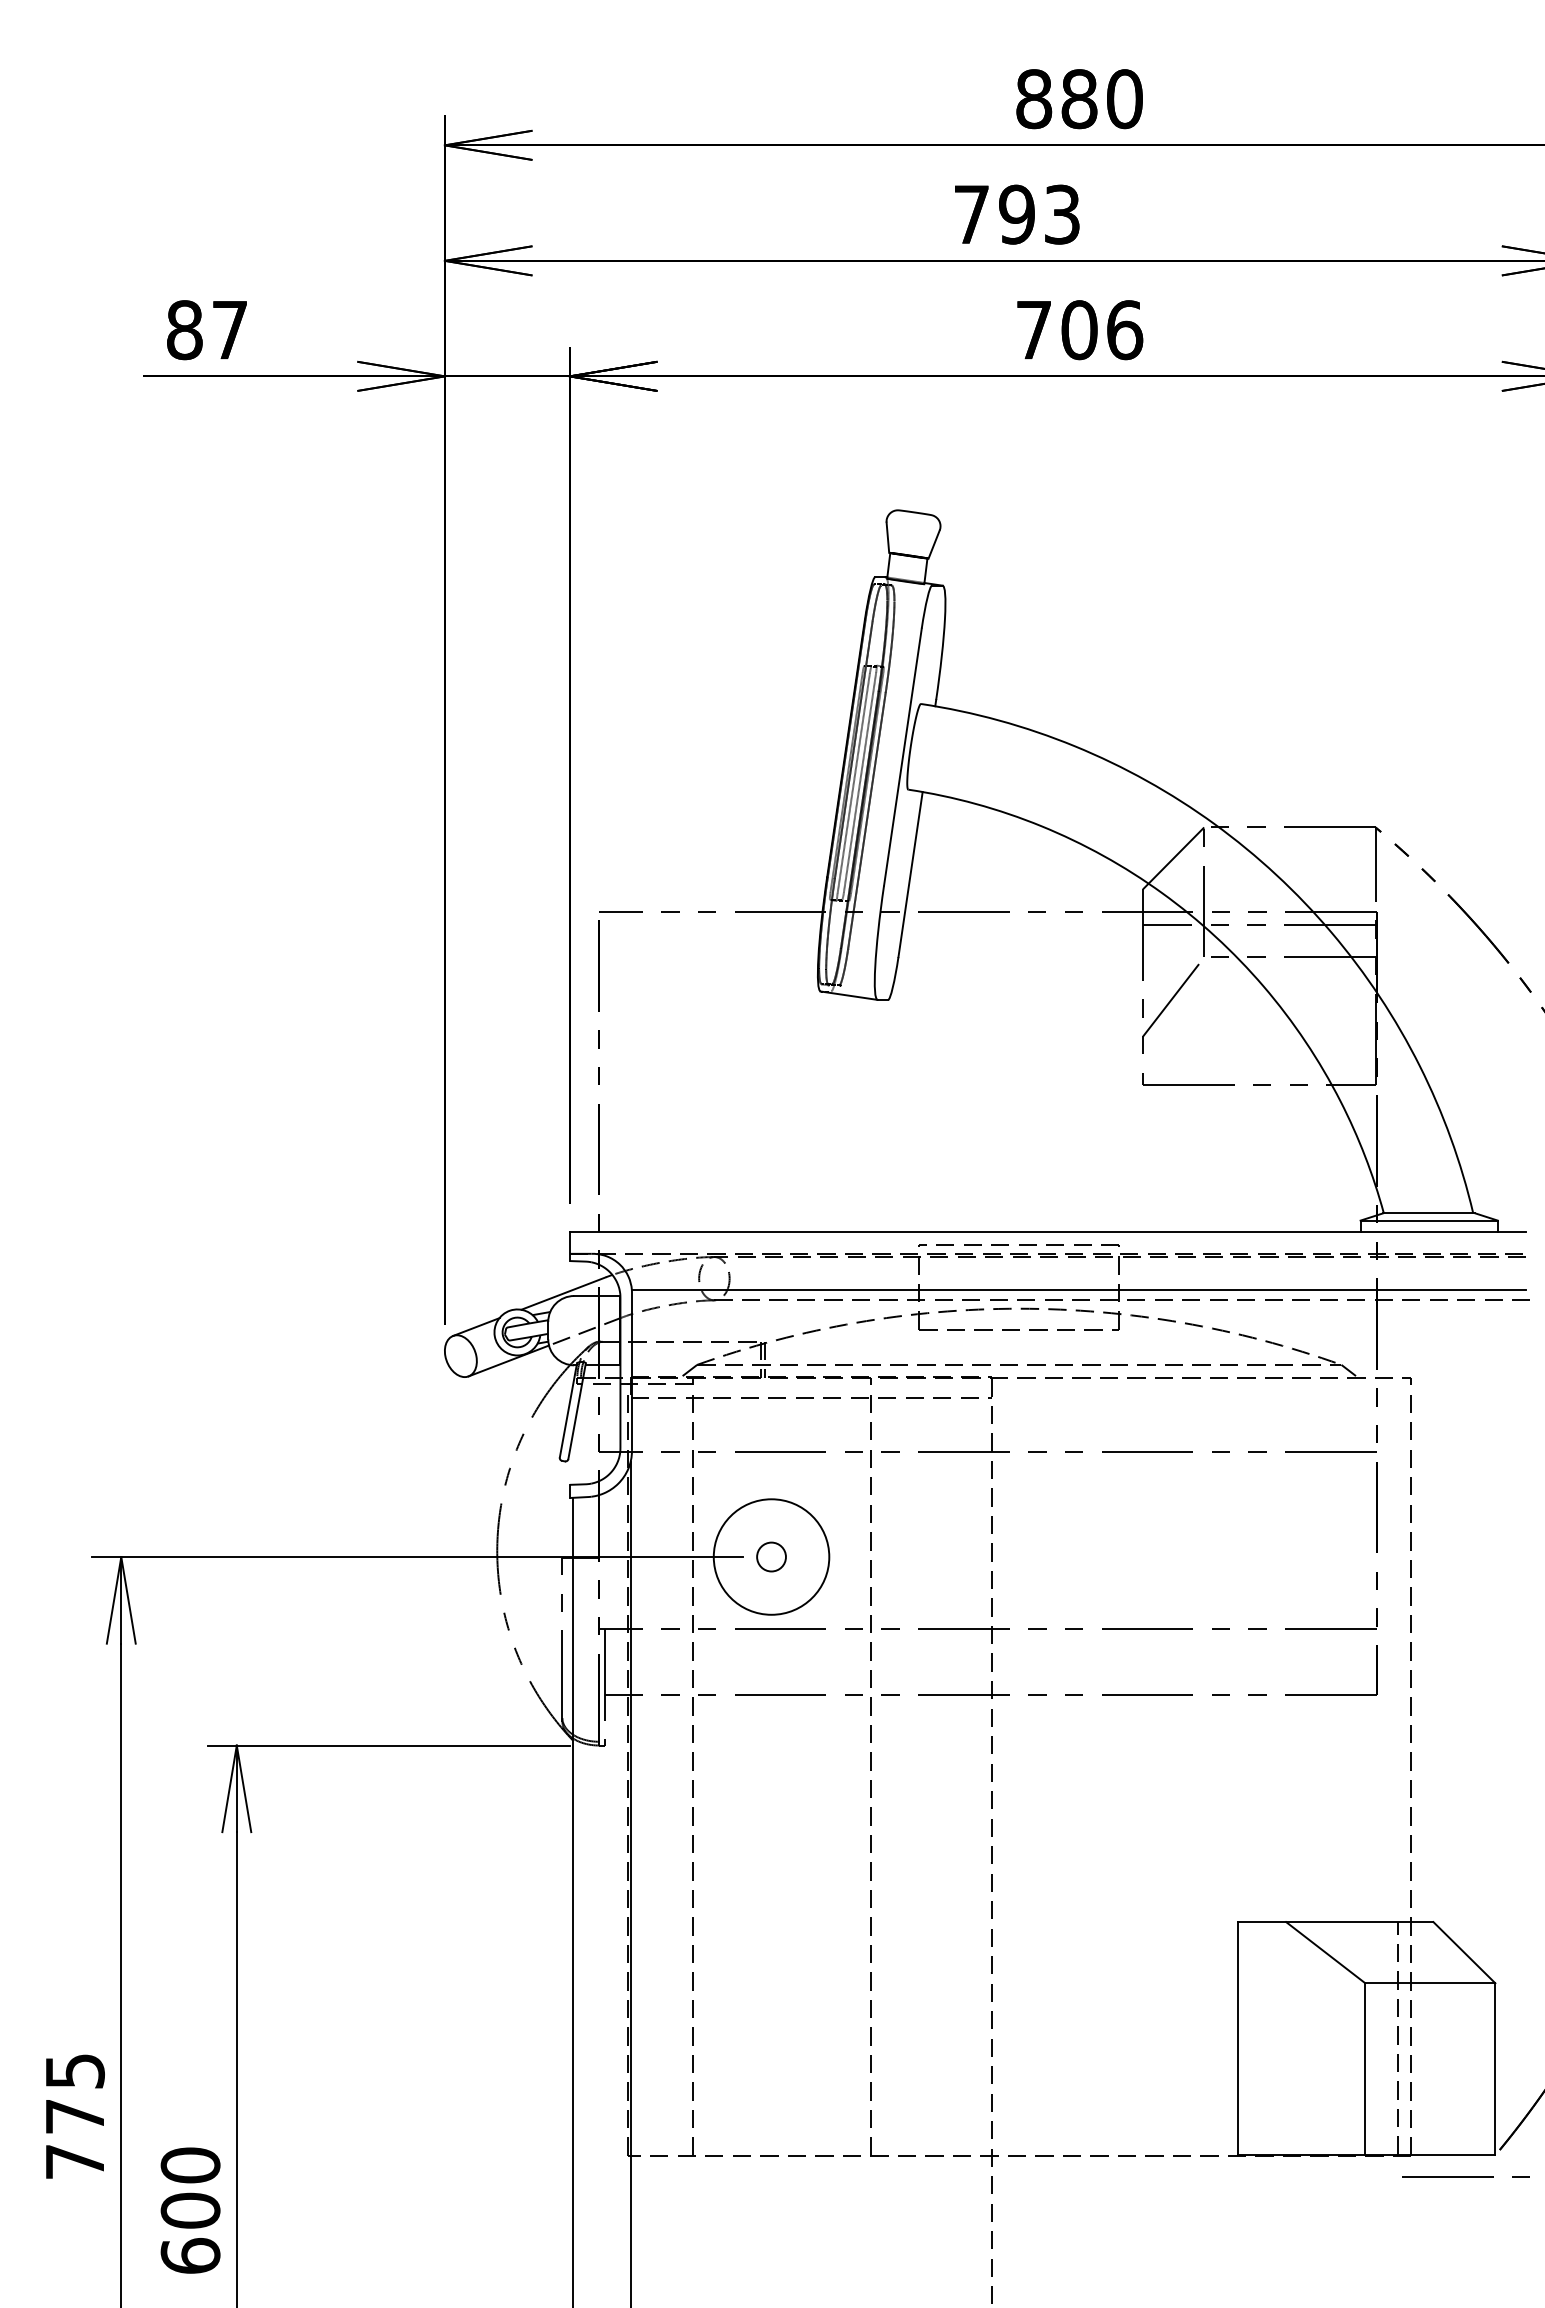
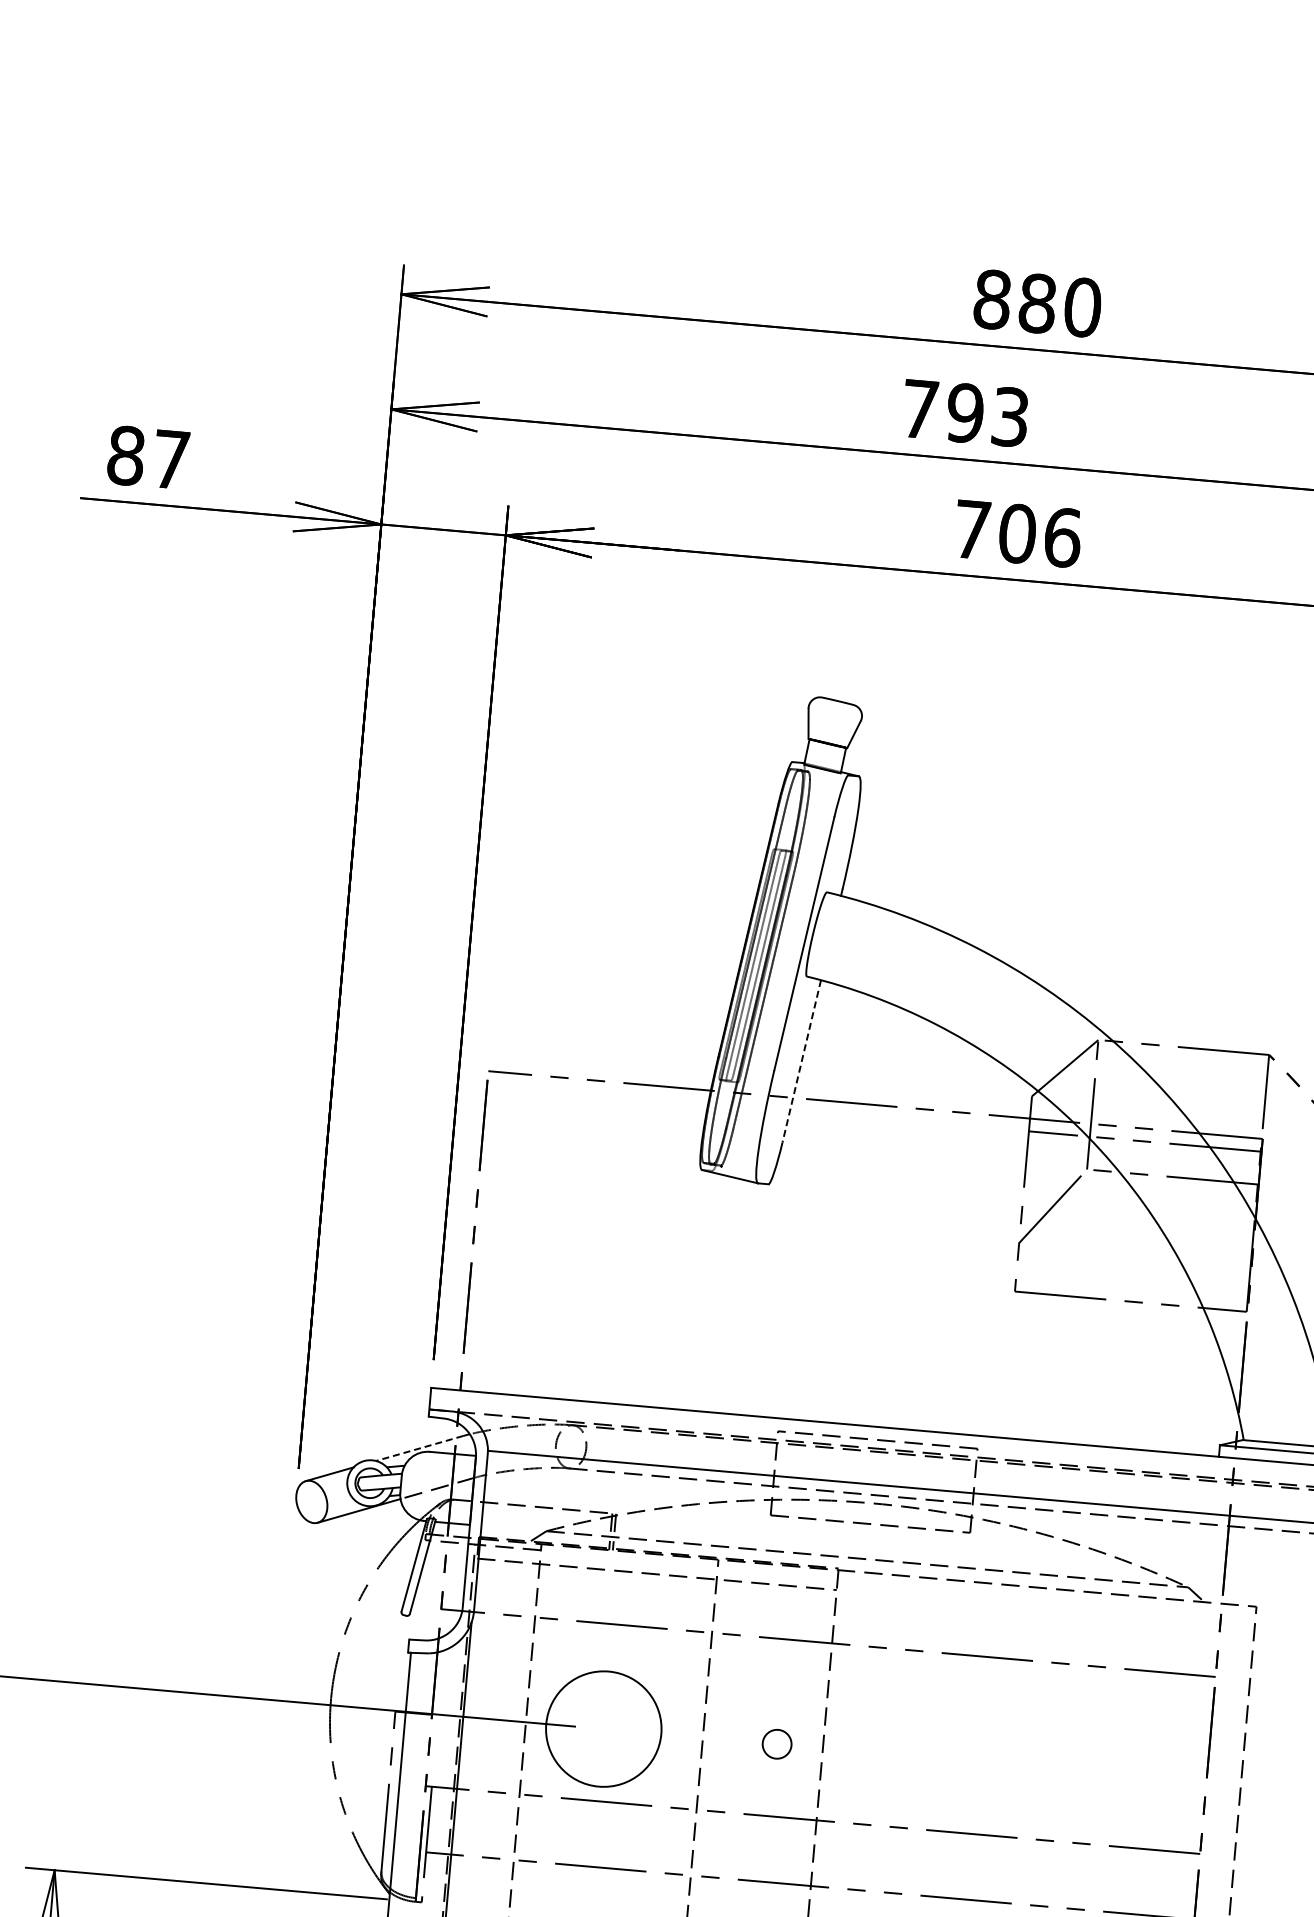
line: (910, 875) -> (801, 1062), solid -> dashed
line: (563, 1293) -> (419, 1448), solid -> dashed
circle: (771, 1556) -> (777, 1743), moved

